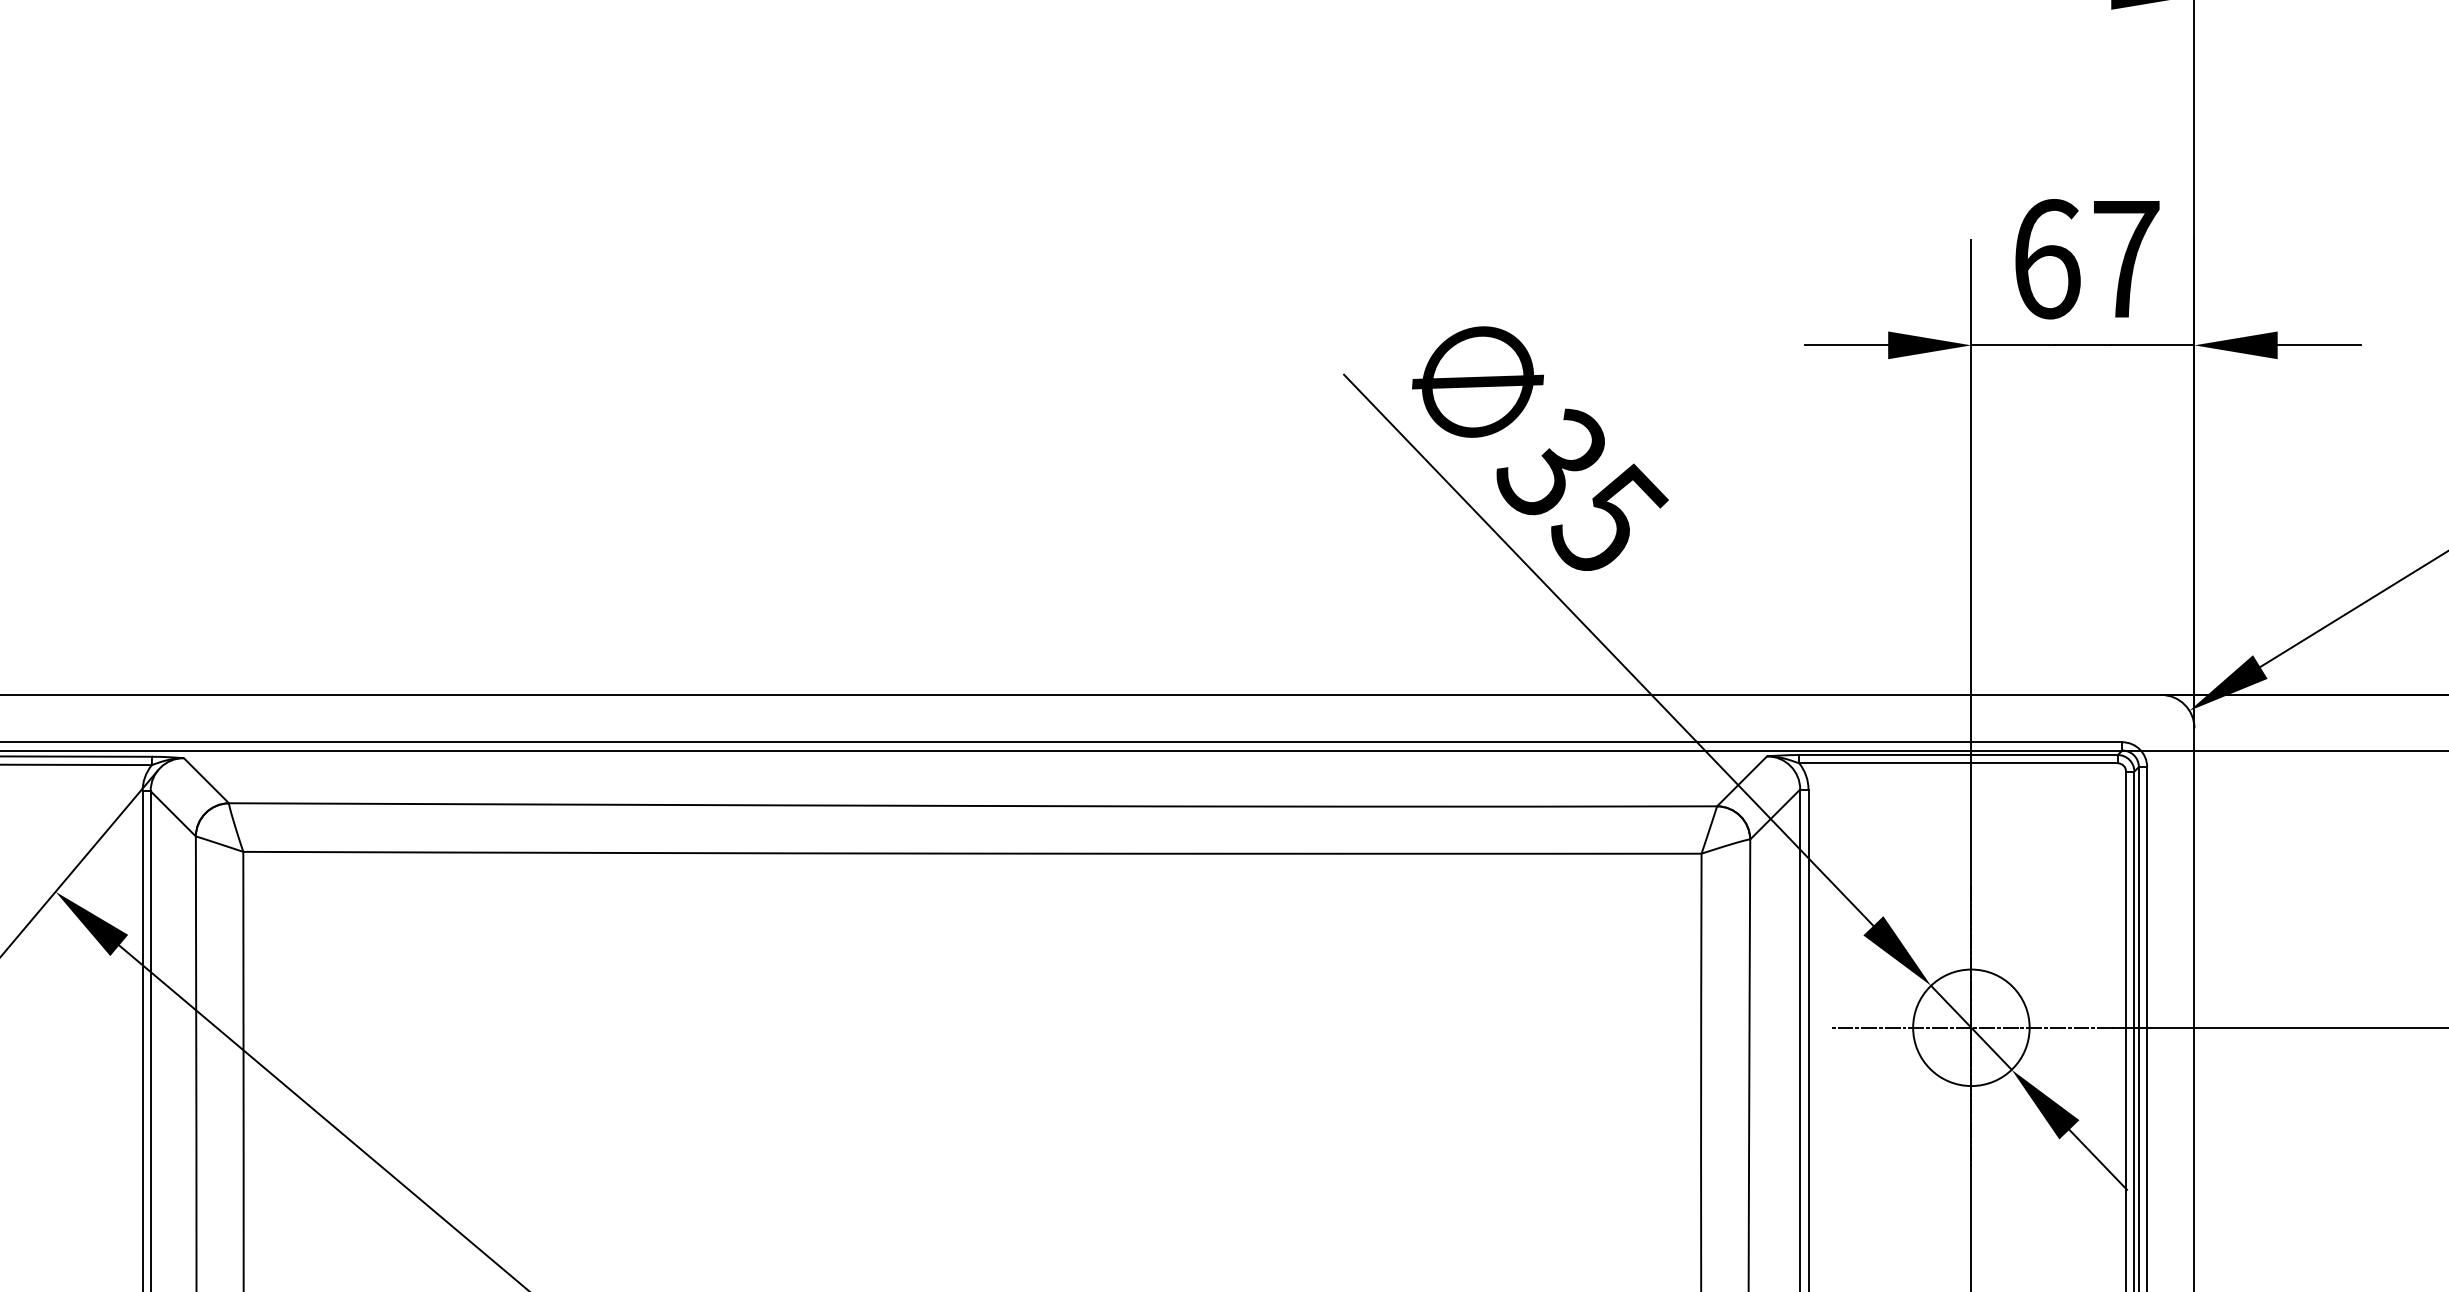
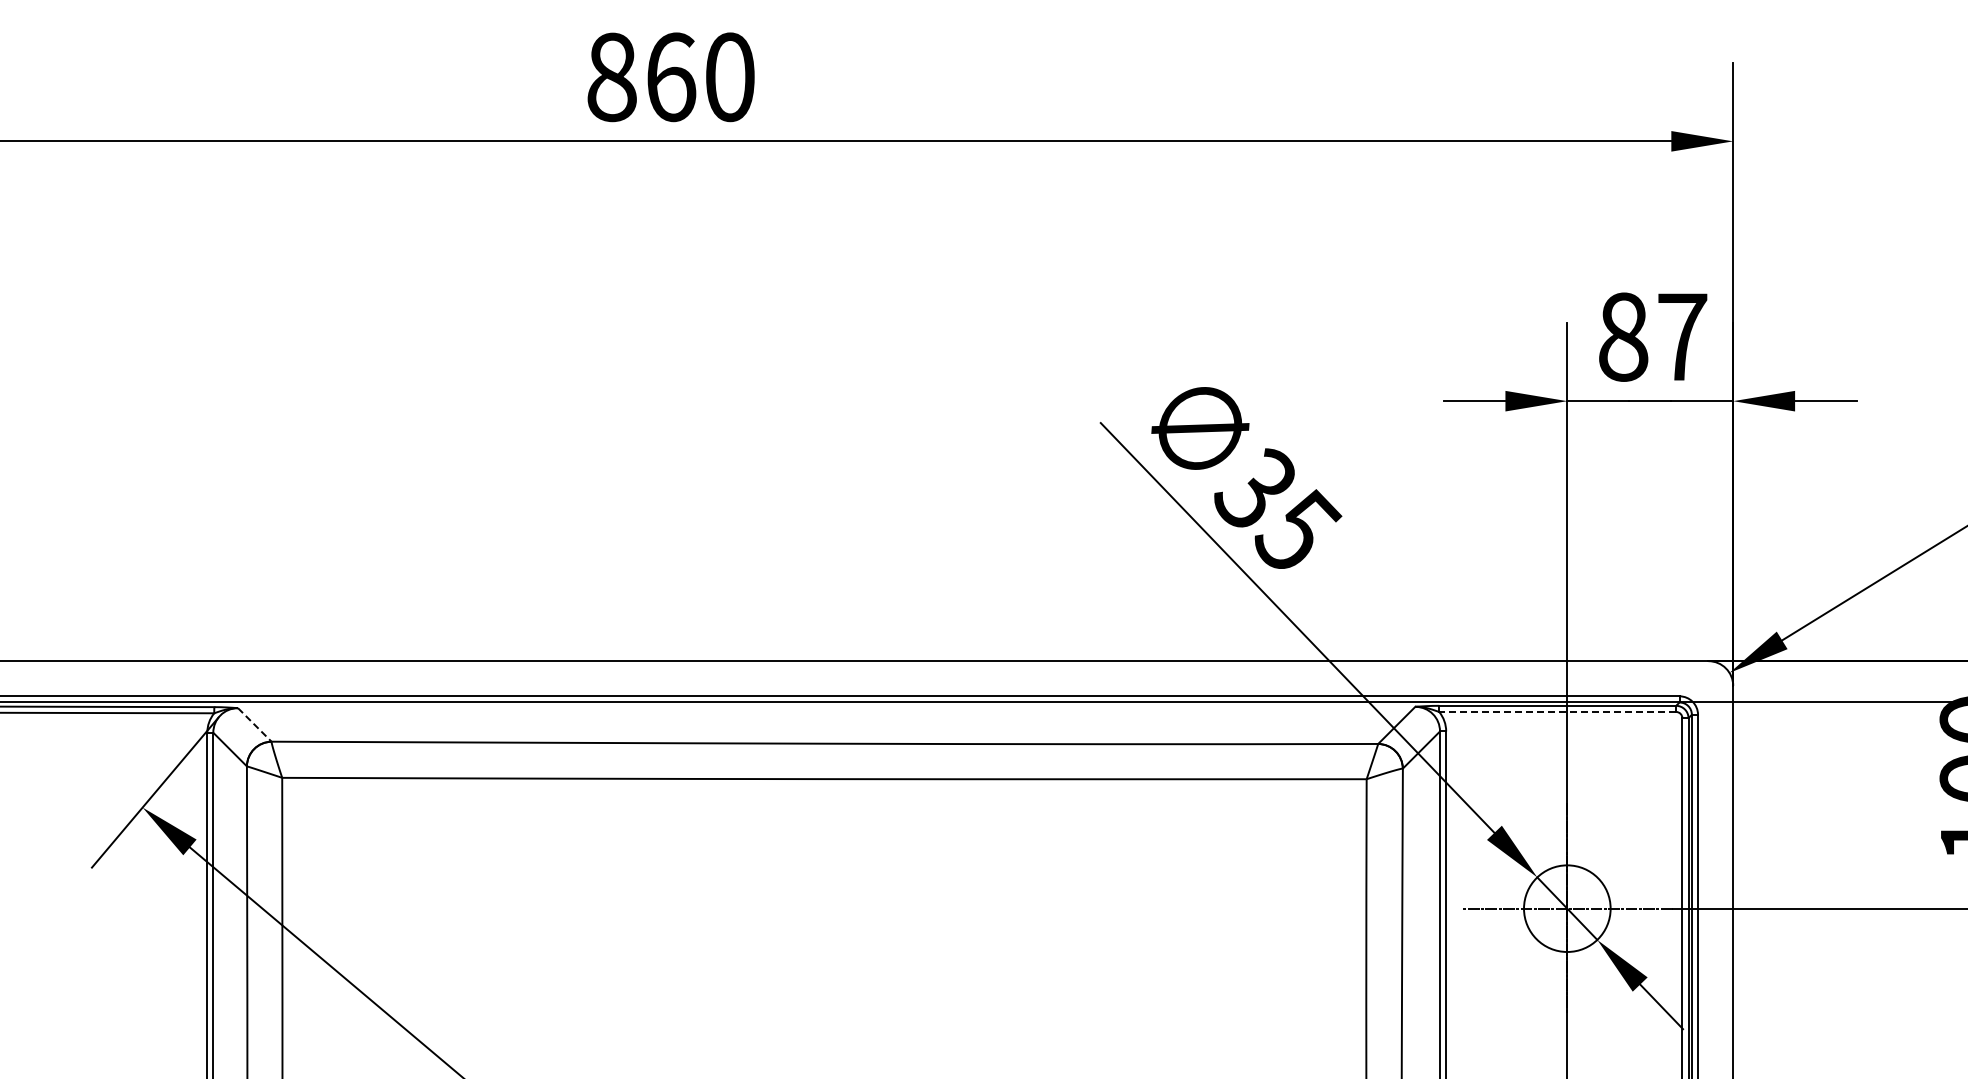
text: (2046, 258) -> (1623, 336), 67 -> 87
line: (1958, 763) -> (1557, 712), solid -> dashed
line: (206, 780) -> (254, 724), solid -> dashed

